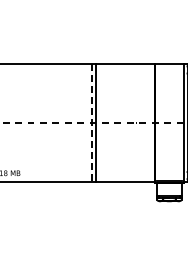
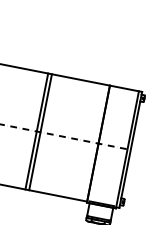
line: (91, 123) -> (36, 132), dashed -> solid

